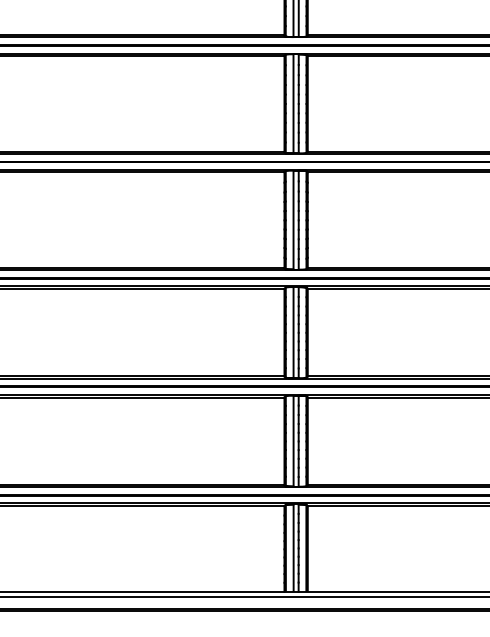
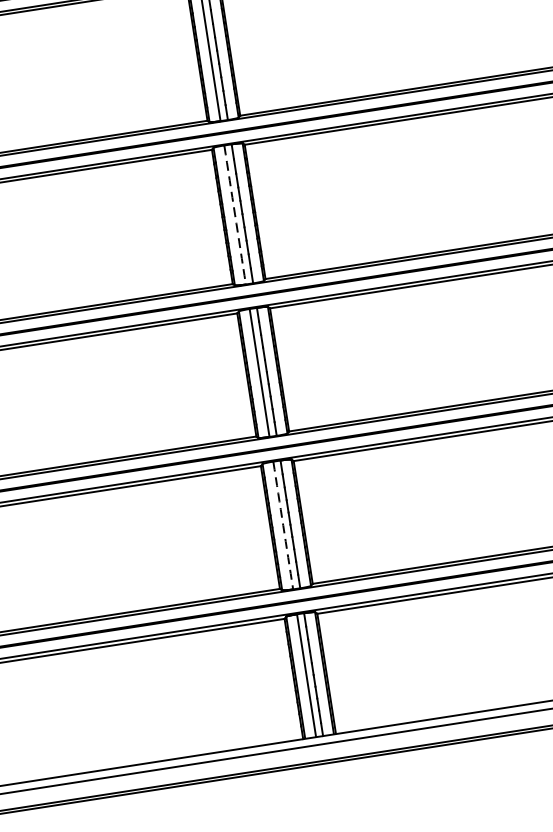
arc: (293, 220) -> (235, 215), solid -> dashed
arc: (293, 441) -> (283, 525), solid -> dashed

